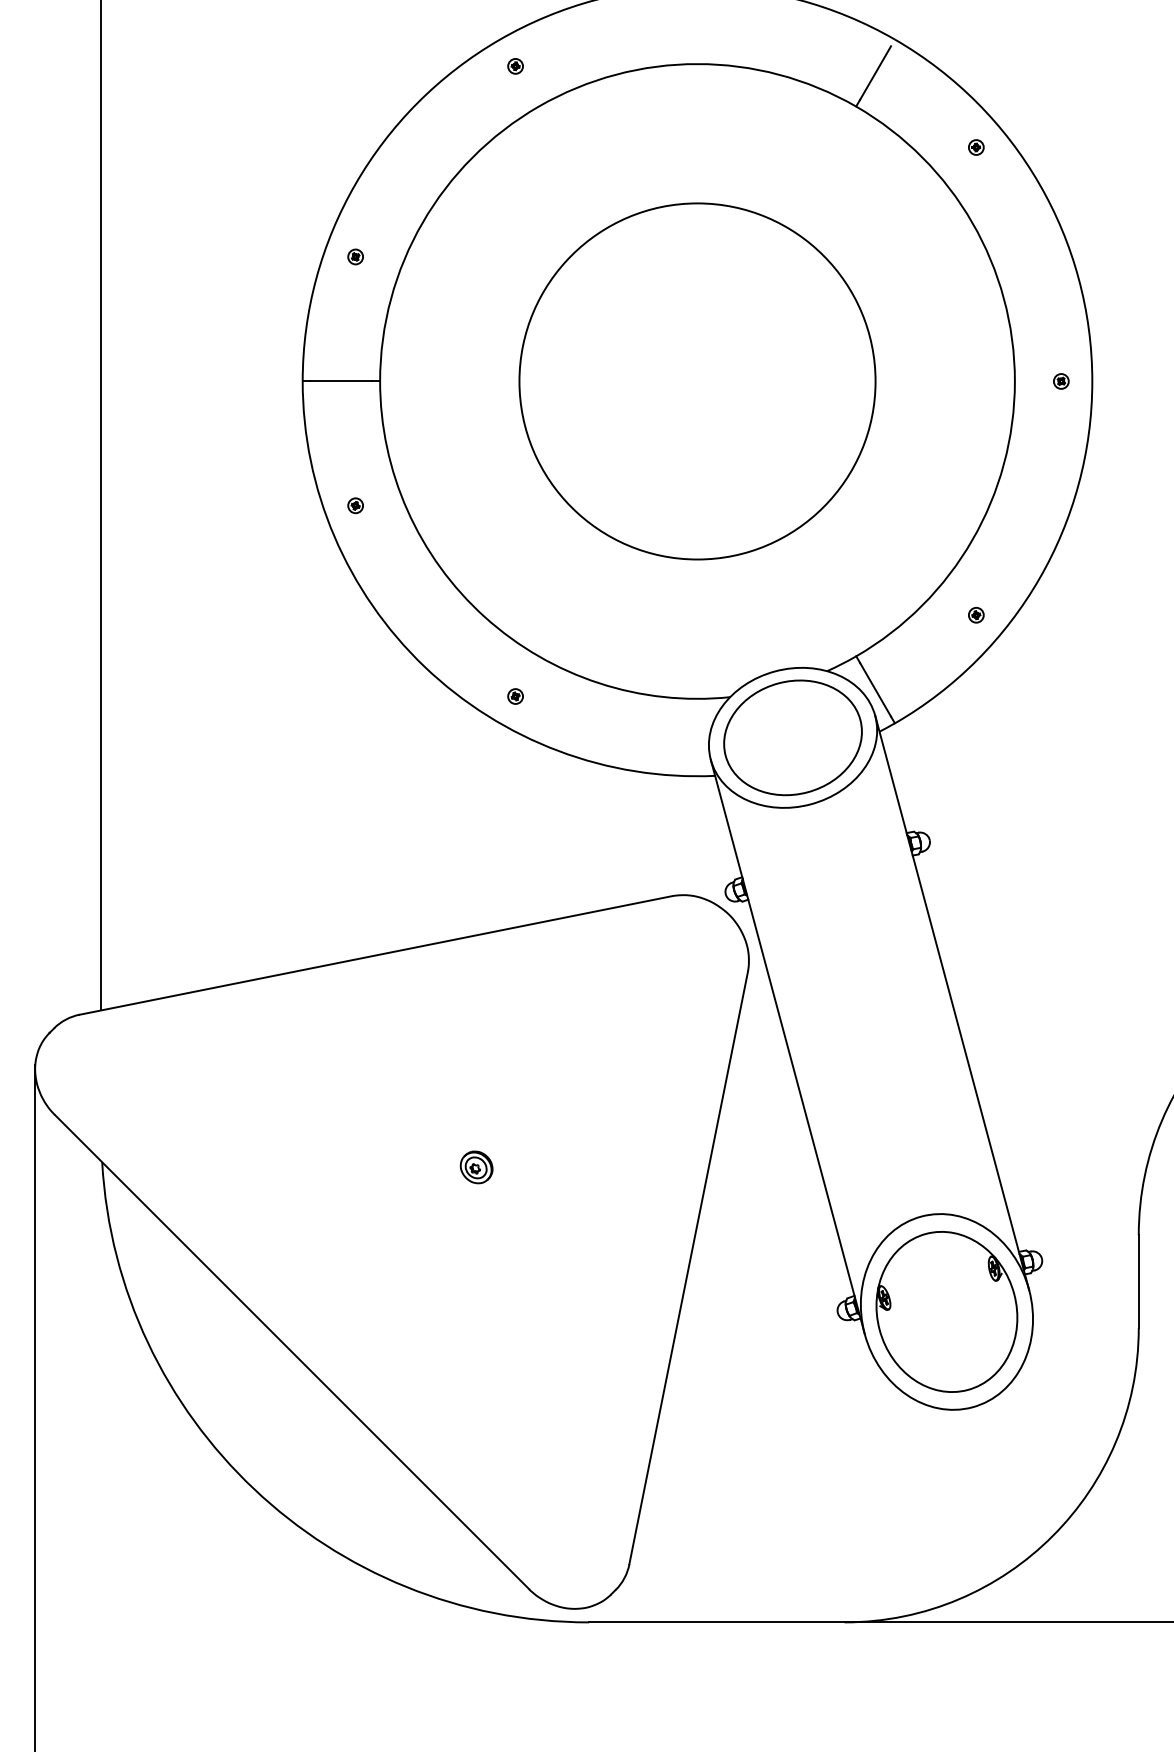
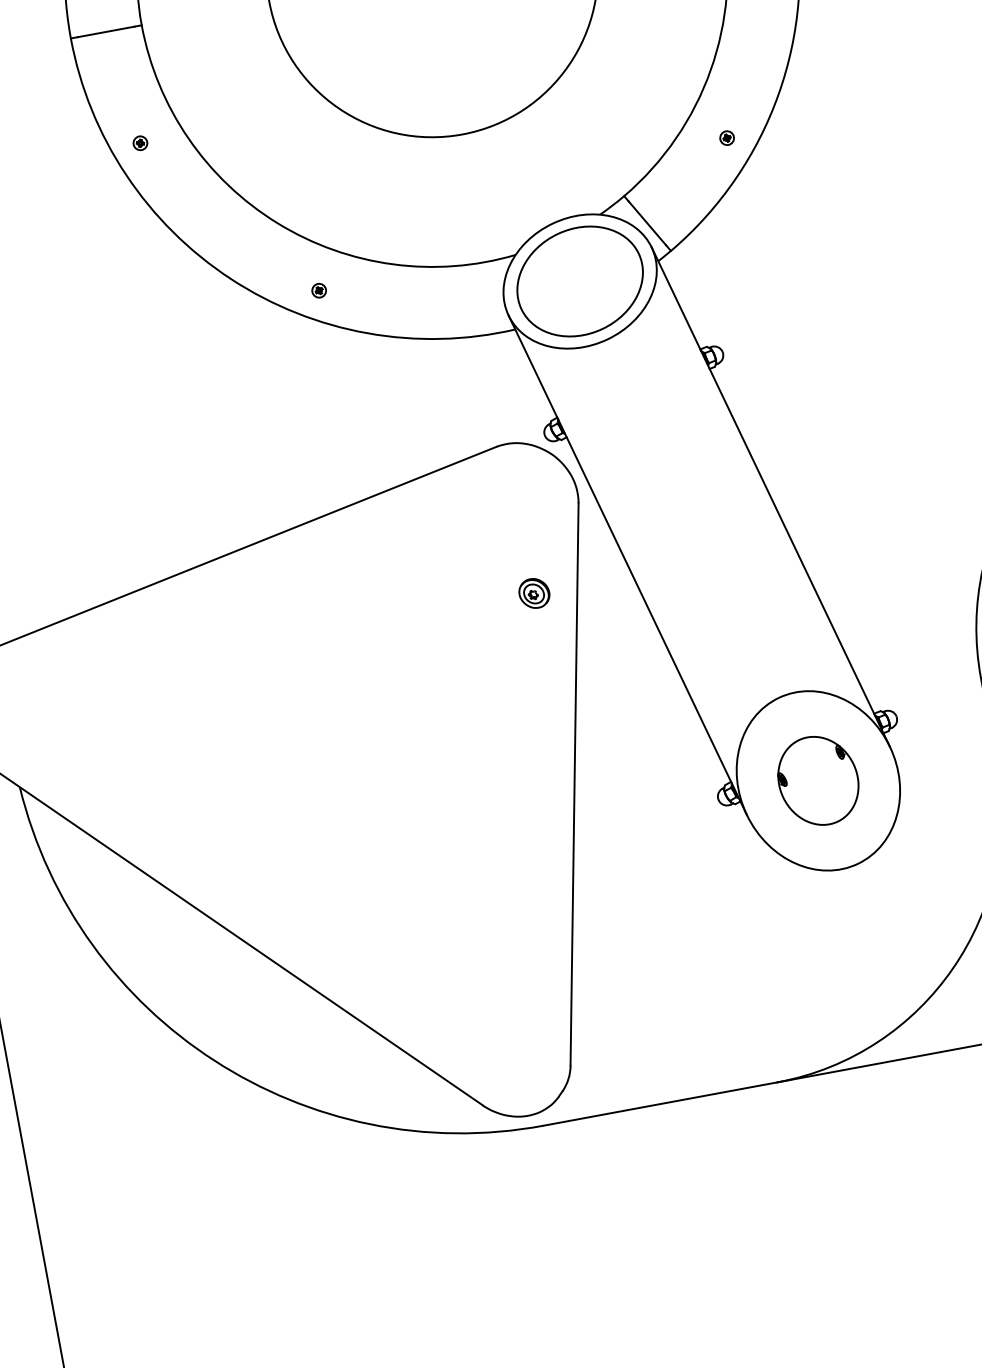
part: (476, 1167) -> (534, 593), moved
part: (946, 1311) -> (817, 780), size x0.6

